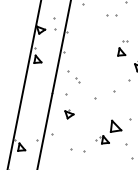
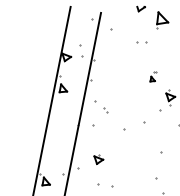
part: (122, 48) -> (153, 76), size x0.6
part: (69, 114) -> (98, 159), moved
part: (108, 132) -> (138, 165), removed

